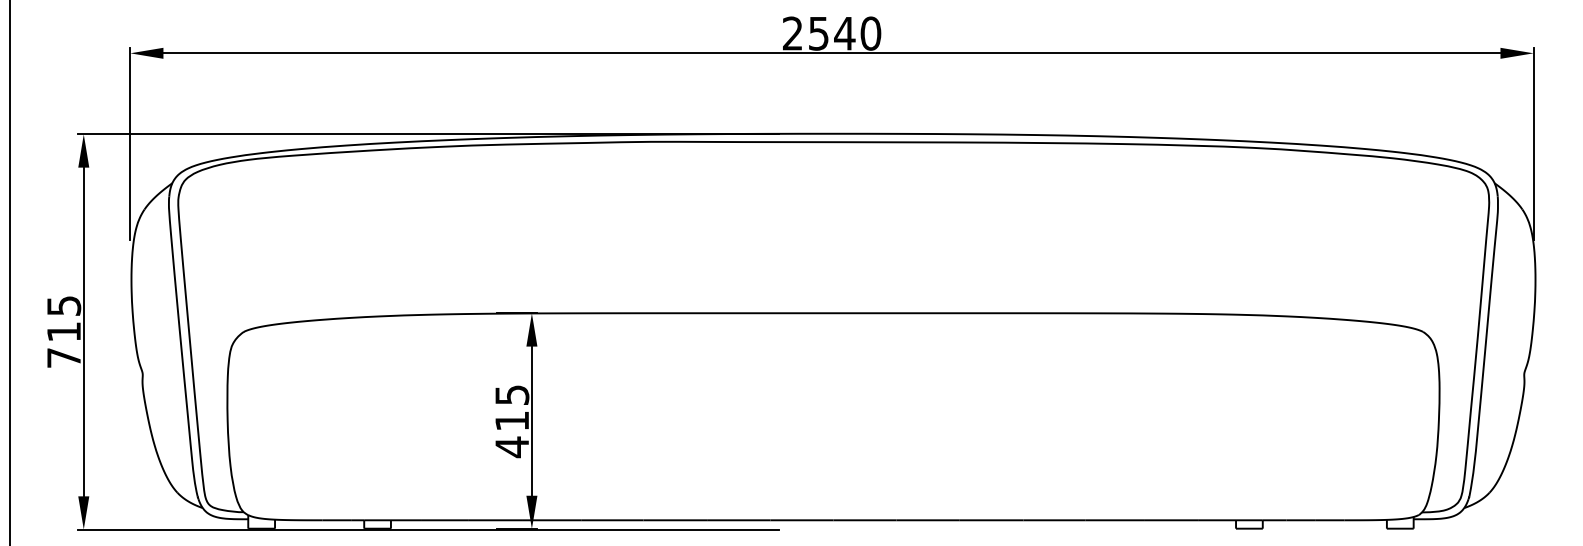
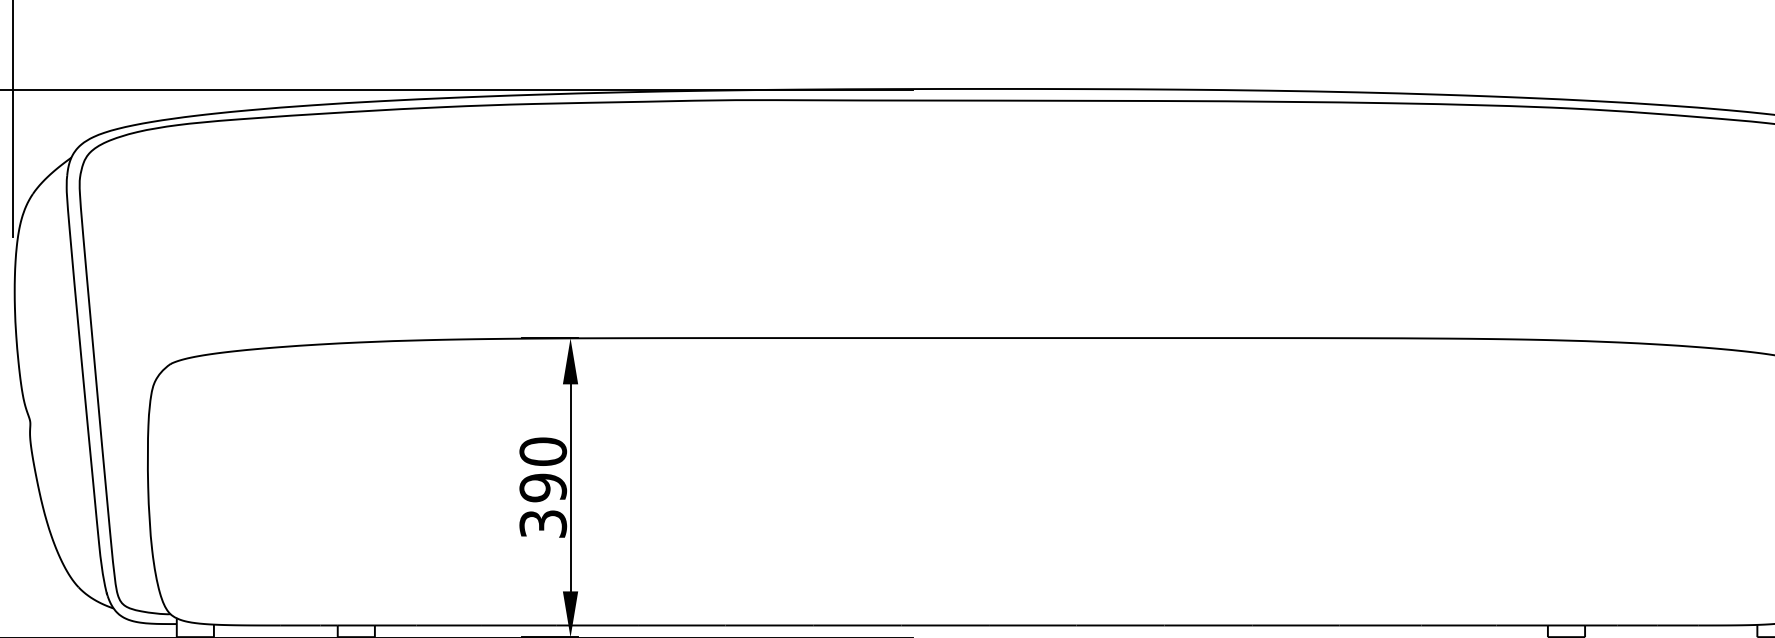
text: (512, 421) -> (543, 488), 415 -> 390

